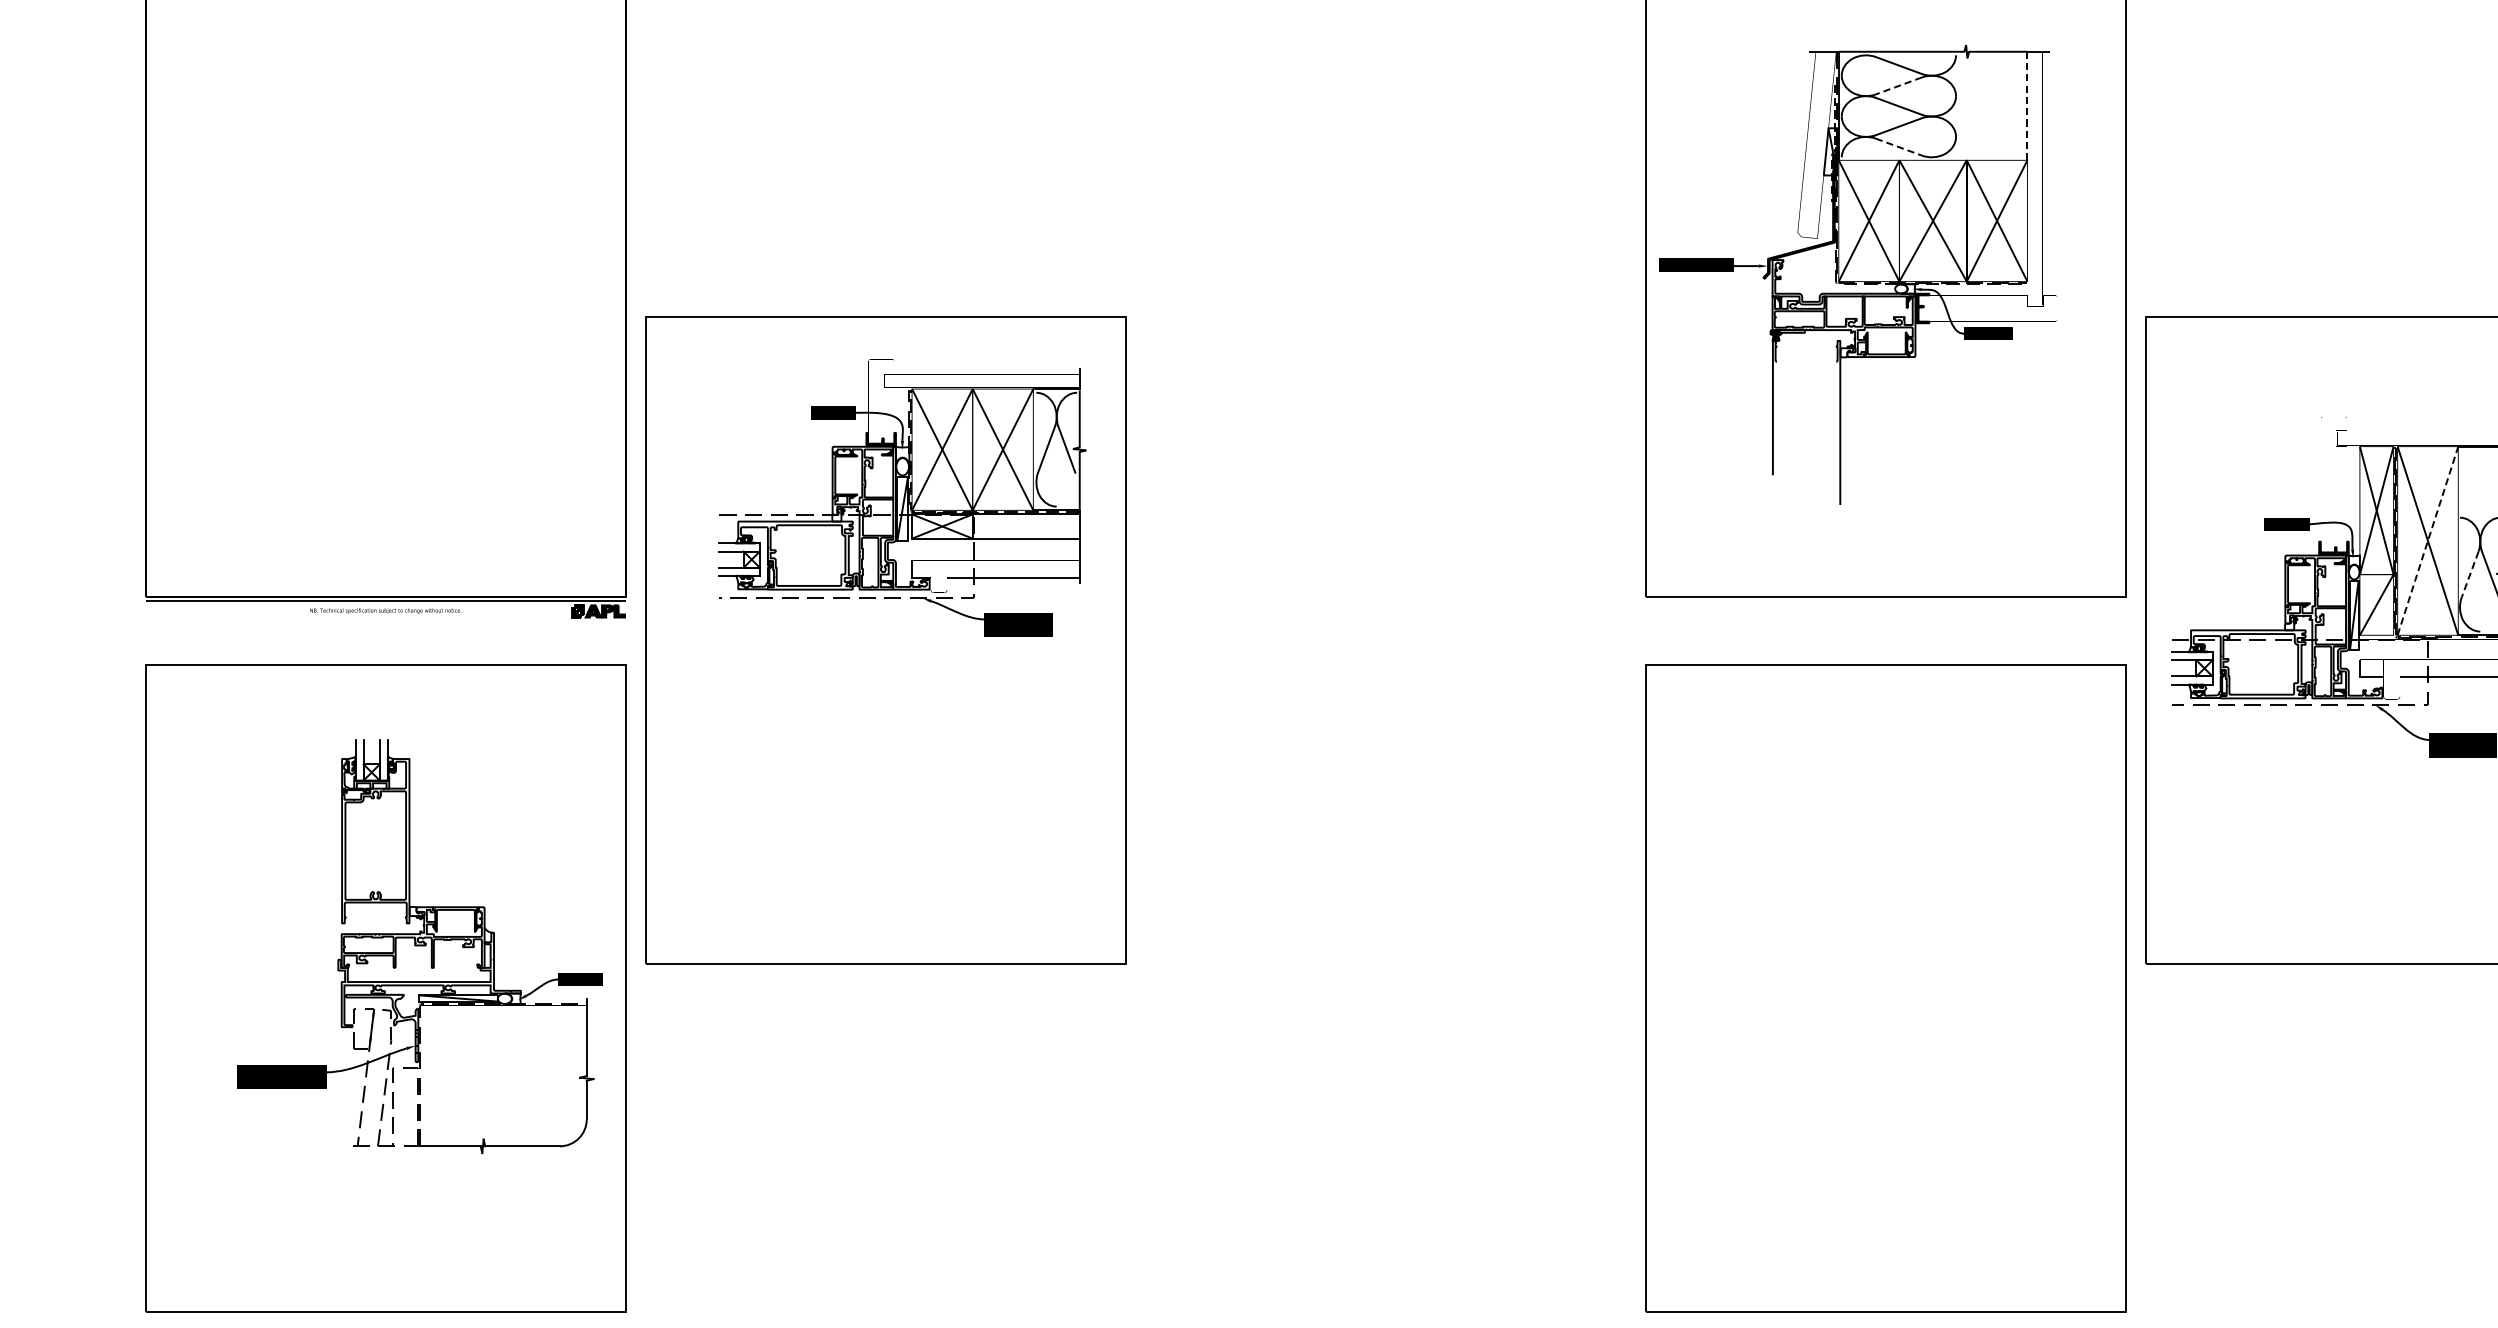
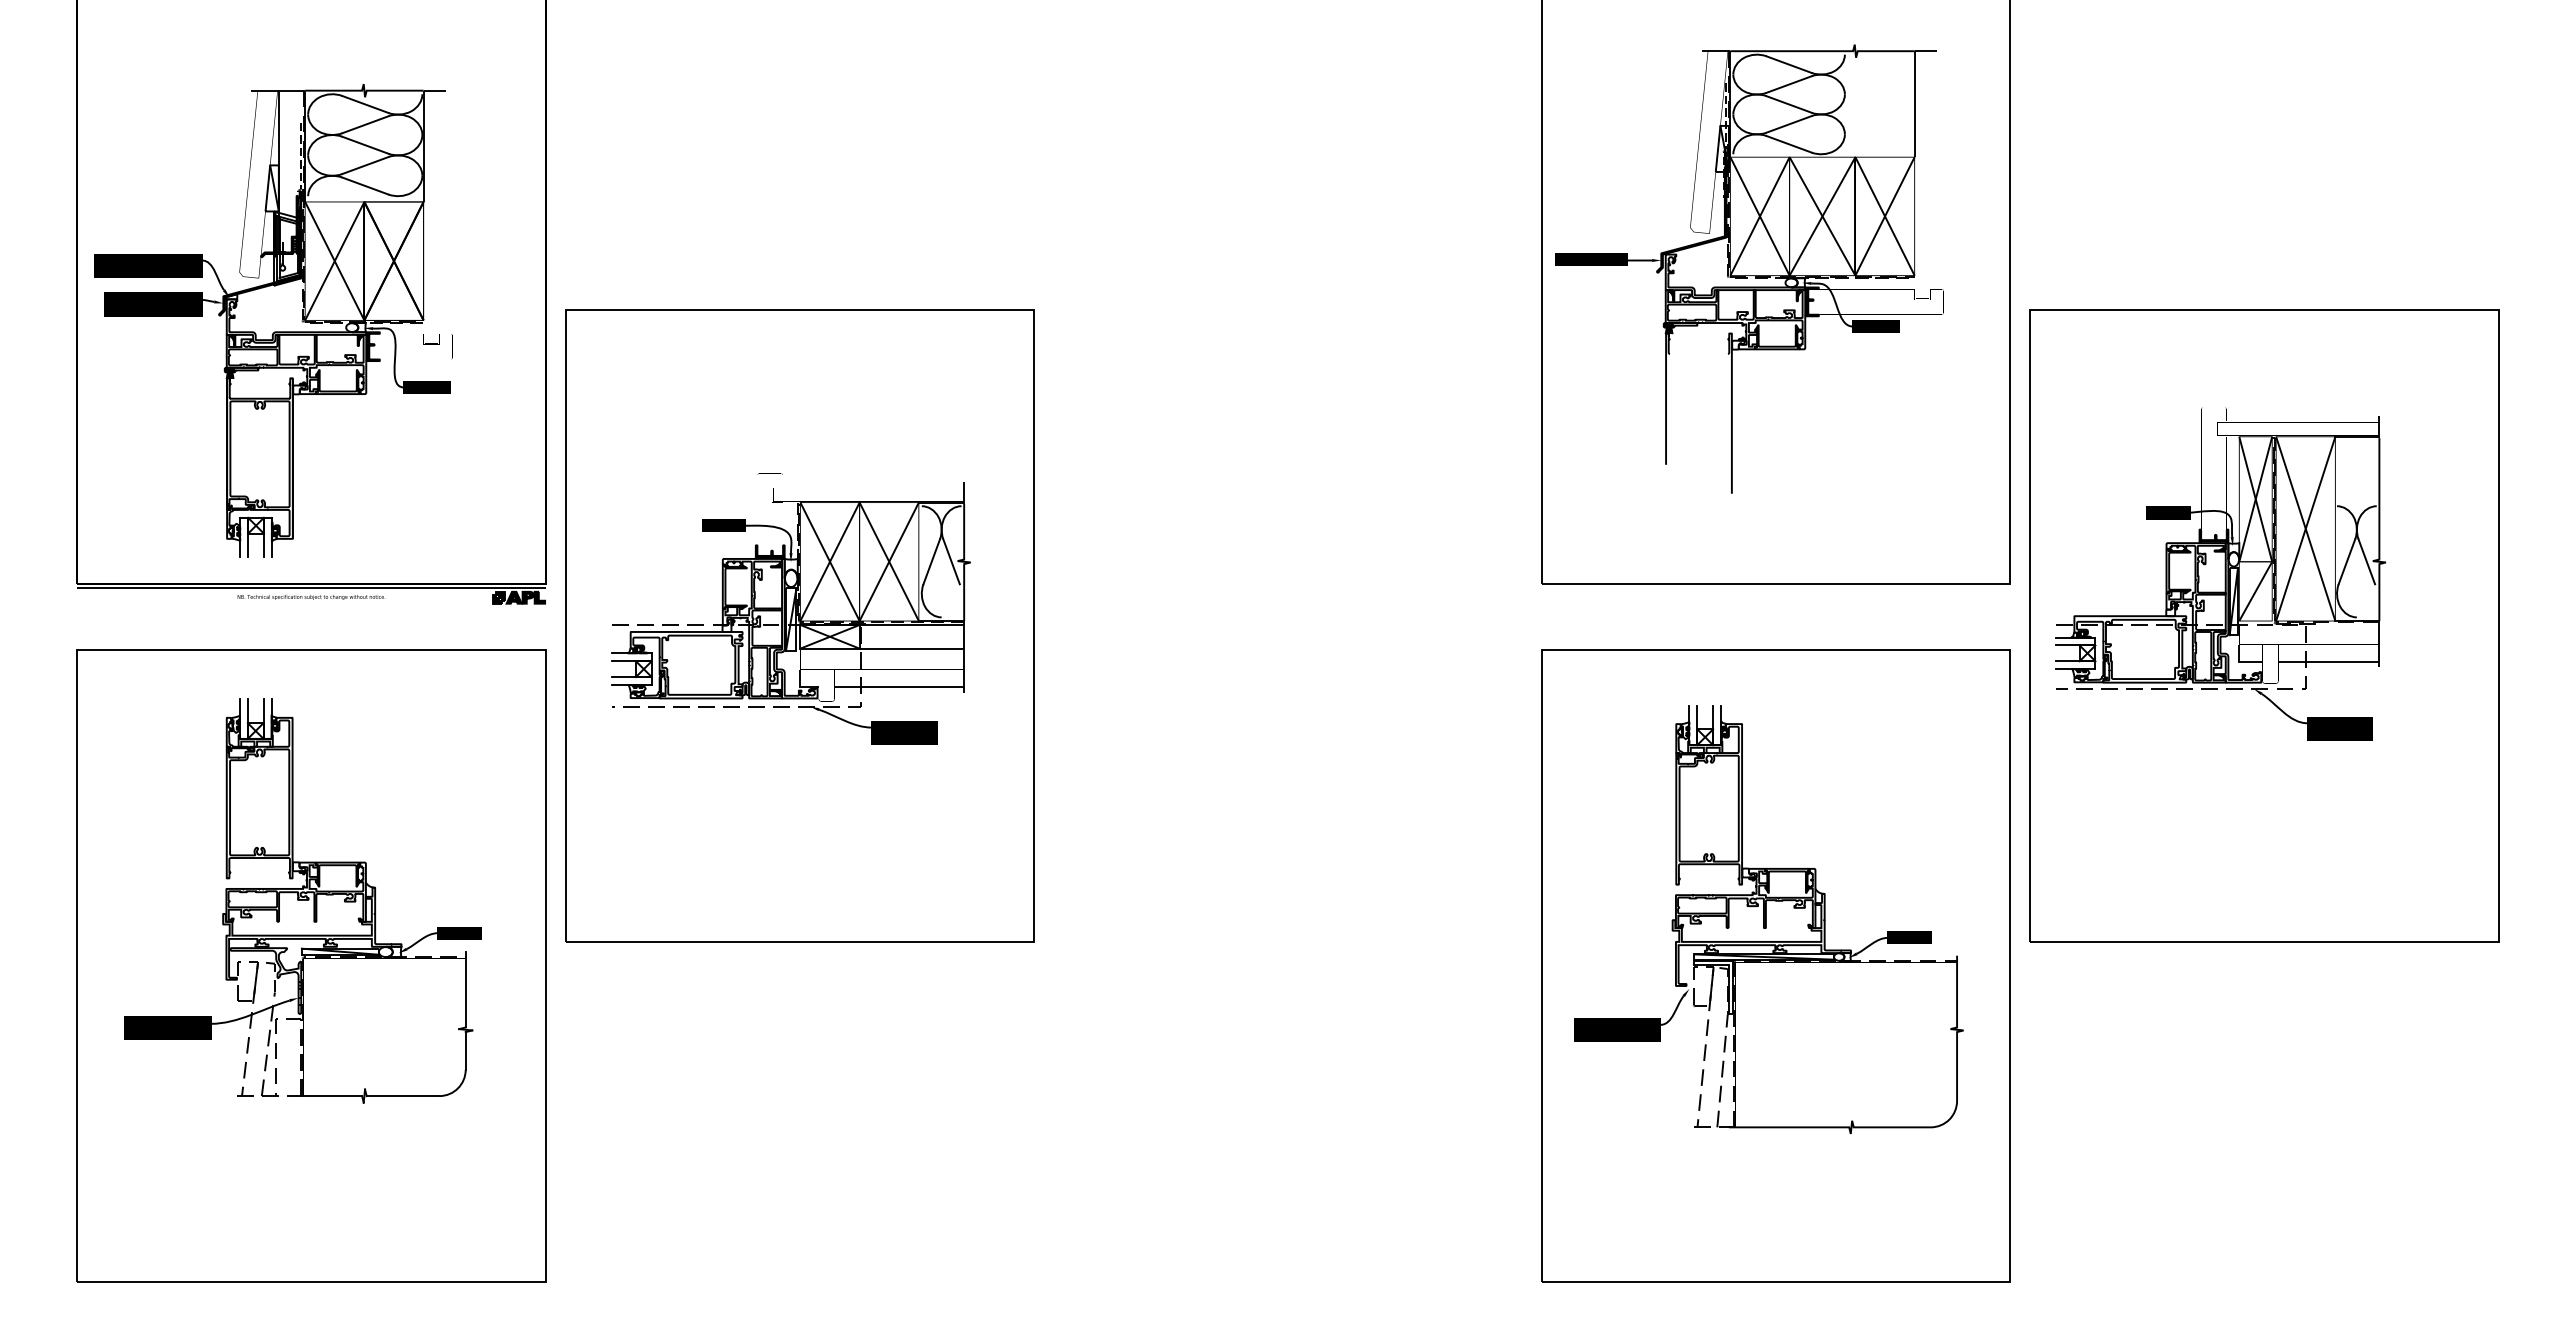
line: (1898, 85) -> (1788, 84), dashed -> solid
line: (2027, 105) -> (1914, 103), dashed -> solid
line: (1899, 147) -> (1789, 144), dashed -> solid
part: (346, 327) -> (273, 320), added
part: (901, 497) -> (790, 608), moved
line: (2427, 540) -> (2305, 528), dashed -> solid
line: (2469, 574) -> (2346, 561), dashed -> solid
part: (1877, 940) -> (1768, 919), added
part: (419, 946) -> (302, 900), moved

